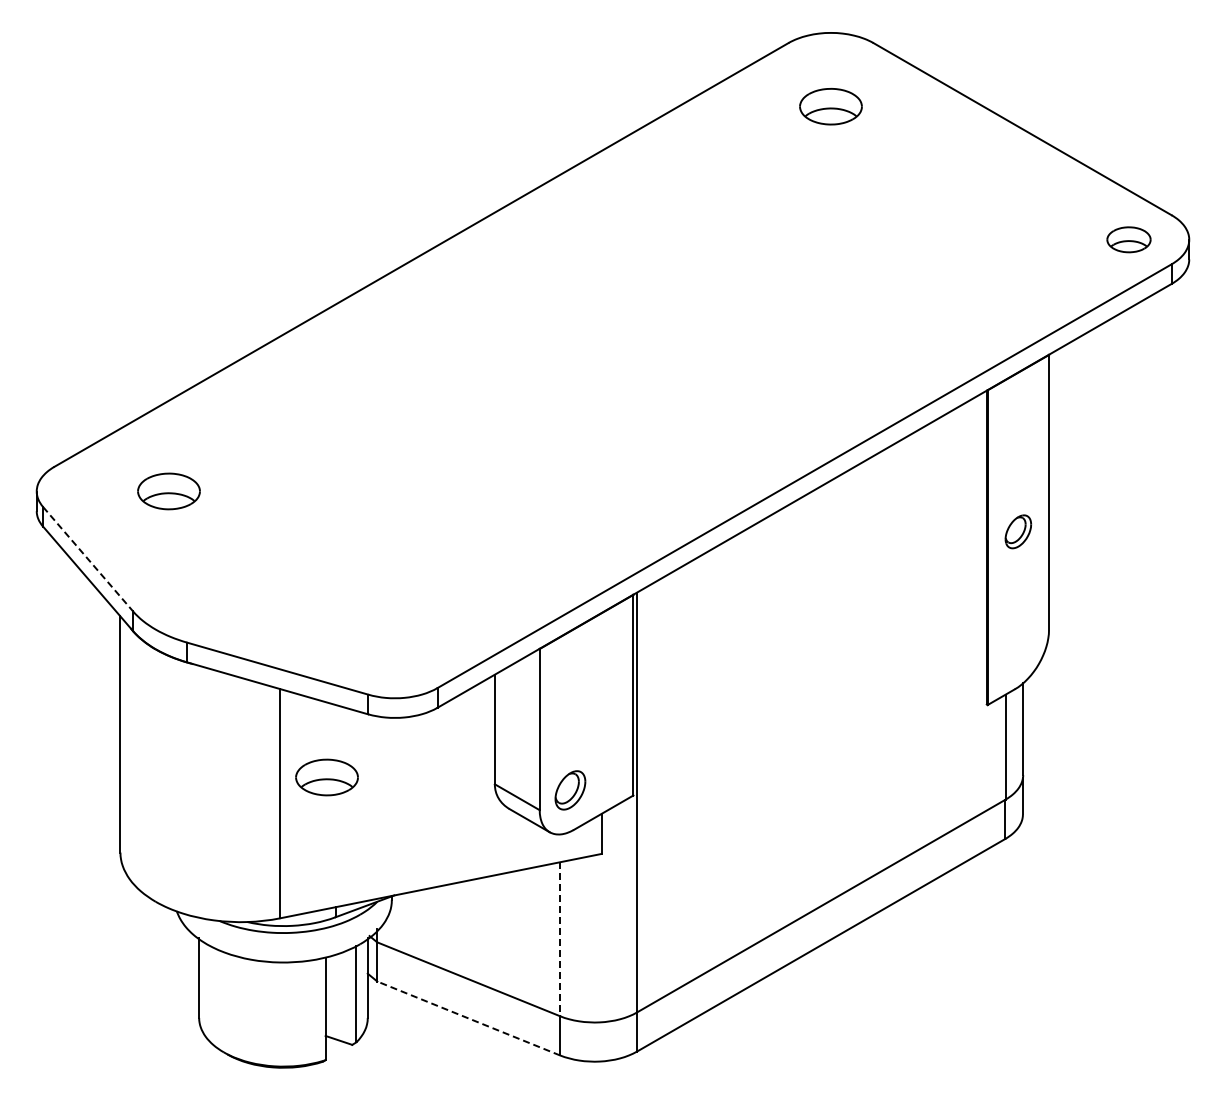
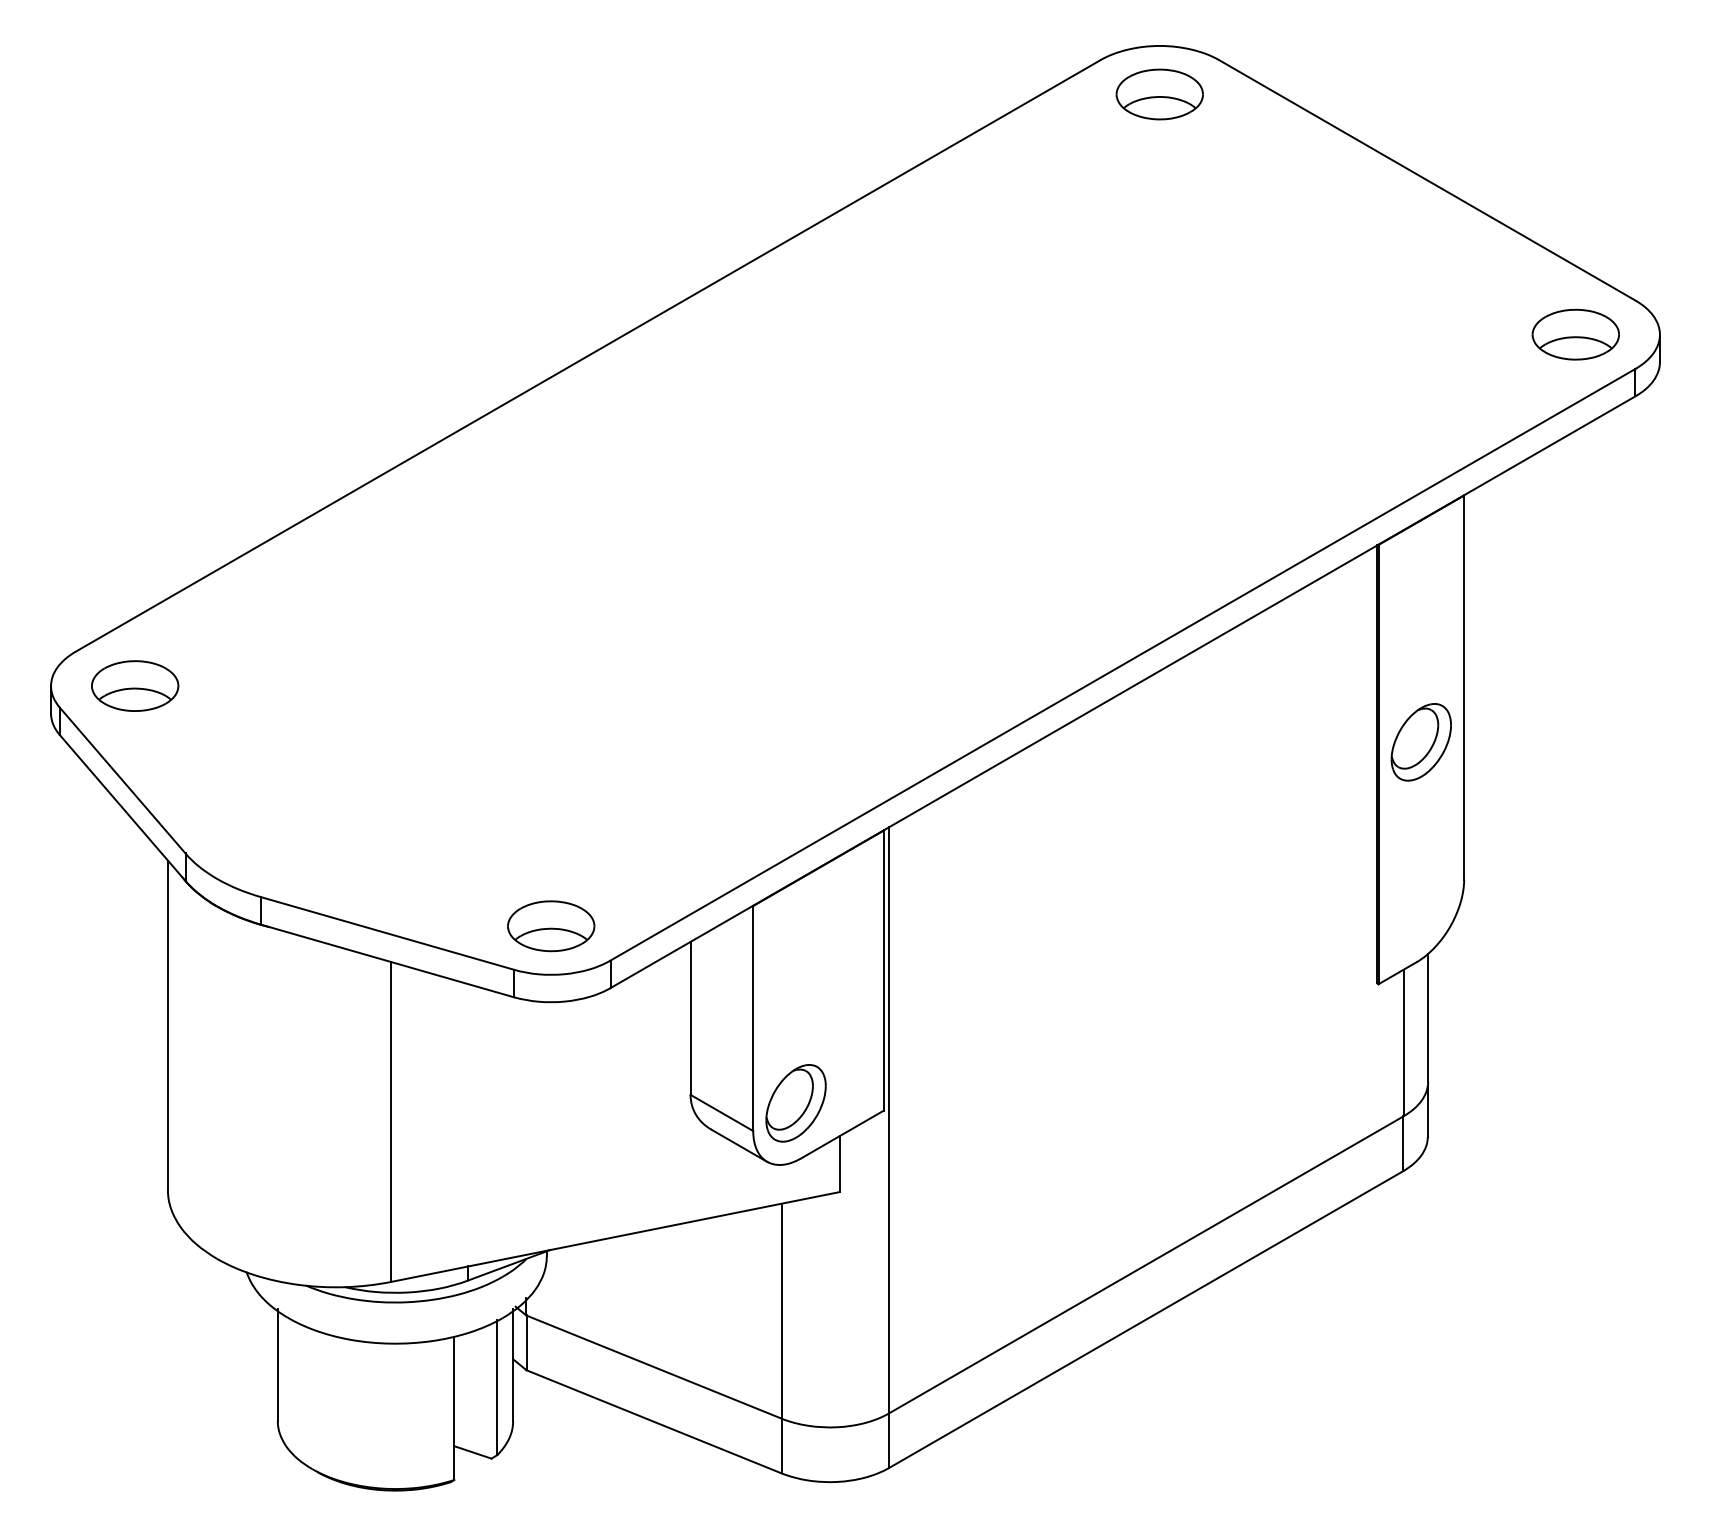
part: (830, 106) -> (1159, 94), moved
part: (1128, 239) -> (1575, 334), size x1.43
part: (168, 491) -> (134, 686), moved
part: (1018, 531) -> (1421, 741), size x1.67
line: (88, 559) -> (123, 781), dashed -> solid
part: (326, 777) -> (550, 926), moved
part: (570, 790) -> (796, 1103), size x1.43
line: (560, 939) -> (782, 1311), dashed -> solid
line: (468, 1018) -> (653, 1421), dashed -> solid

